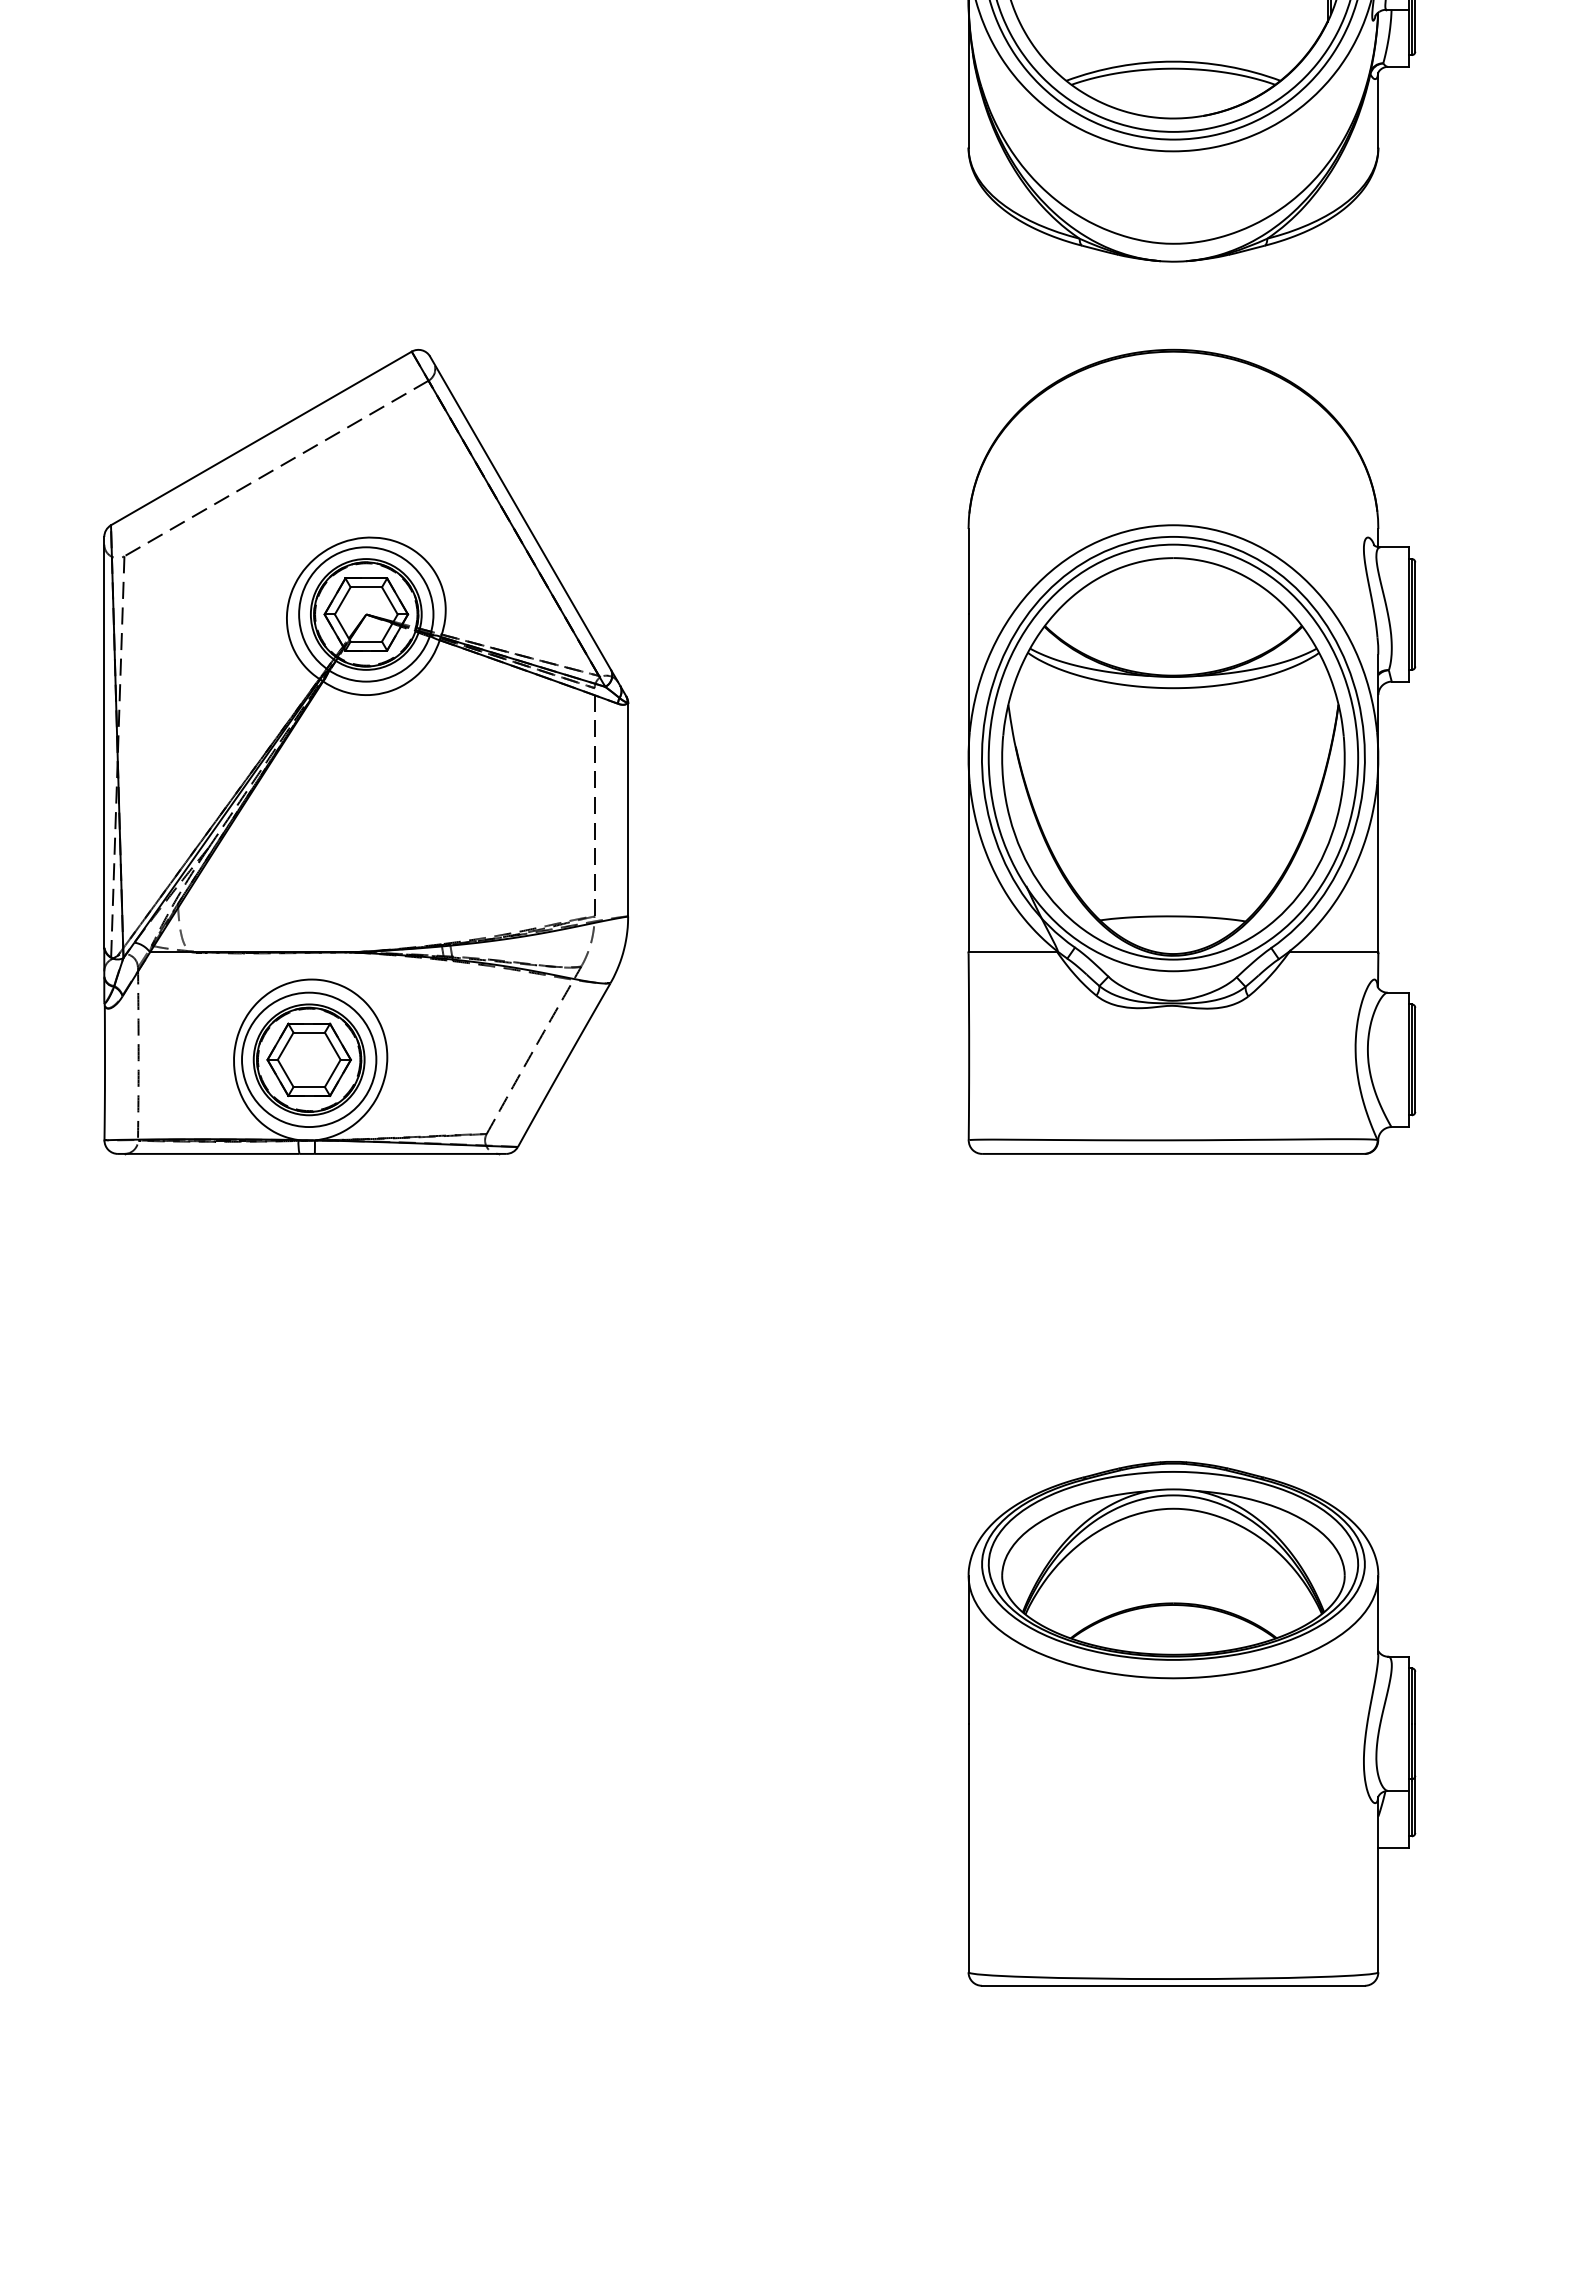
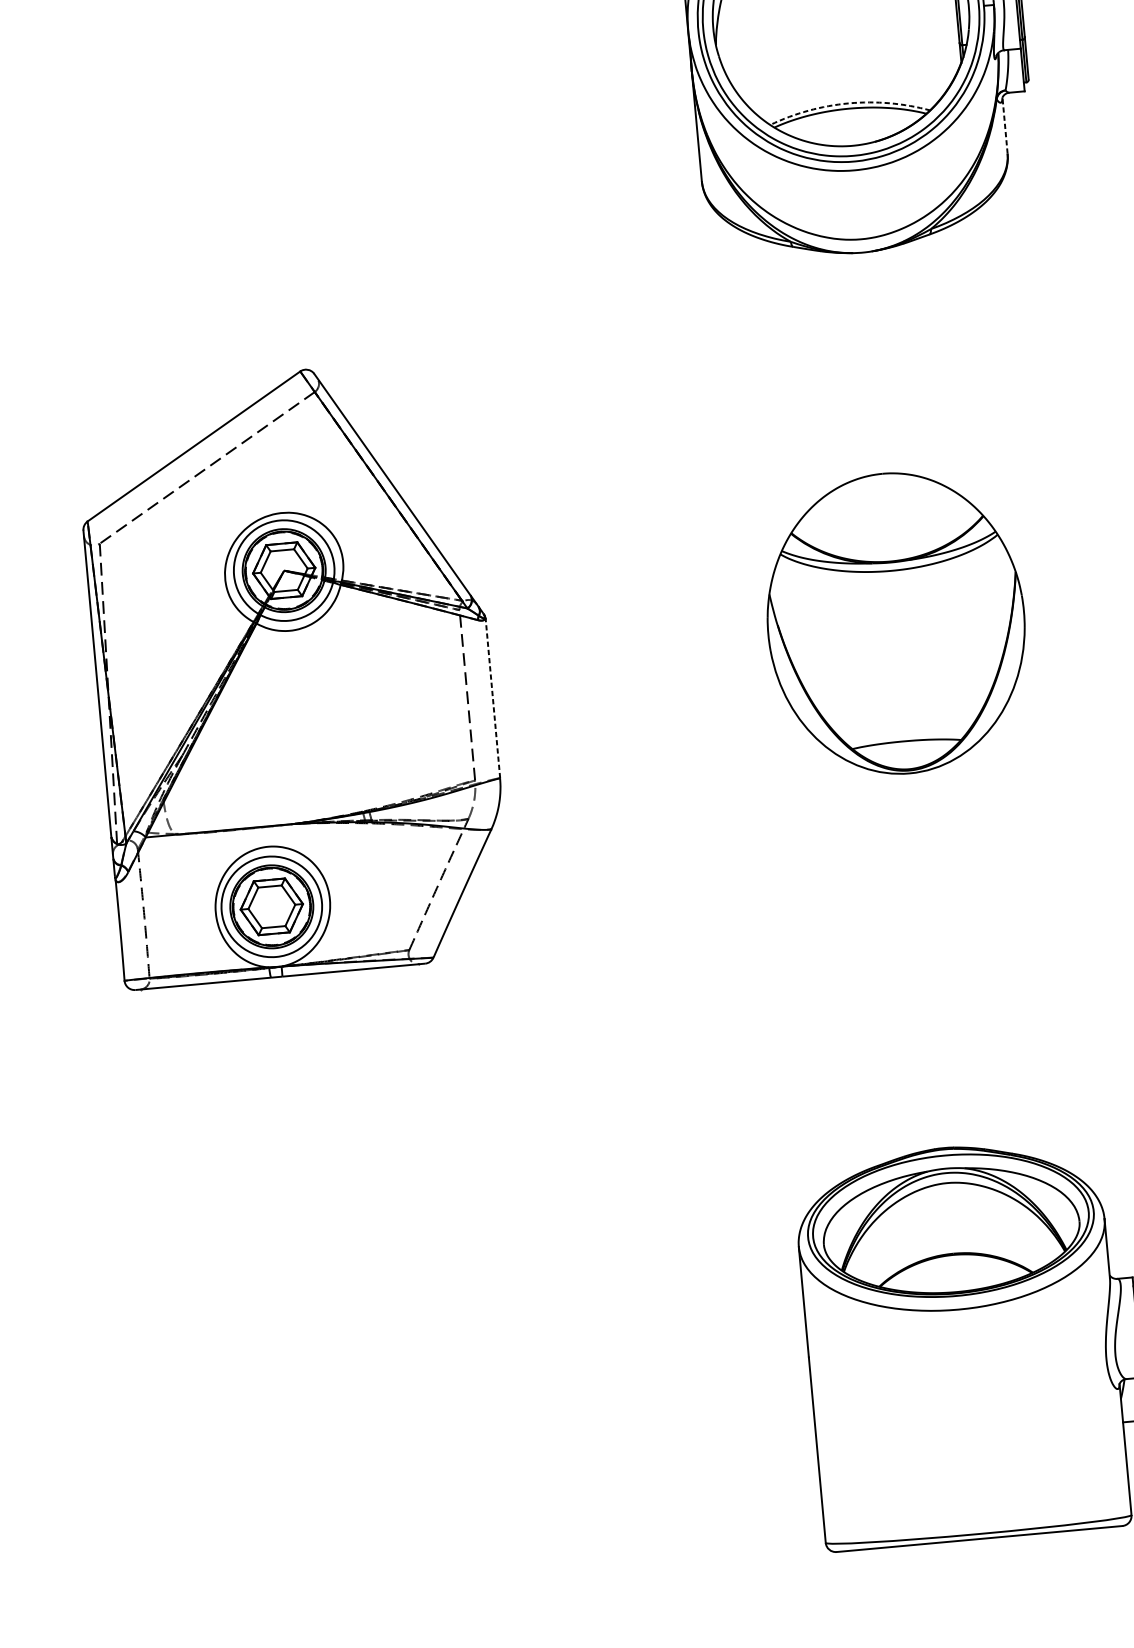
arc: (1173, 61) -> (848, 103), solid -> dashed
line: (1378, 110) -> (1005, 125), solid -> dashed
part: (1191, 751) -> (909, 616), removed
line: (628, 809) -> (493, 698), solid -> dashed

